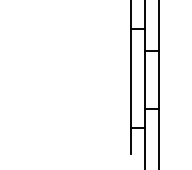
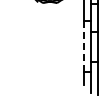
line: (130, 78) -> (83, 46), solid -> dashed

